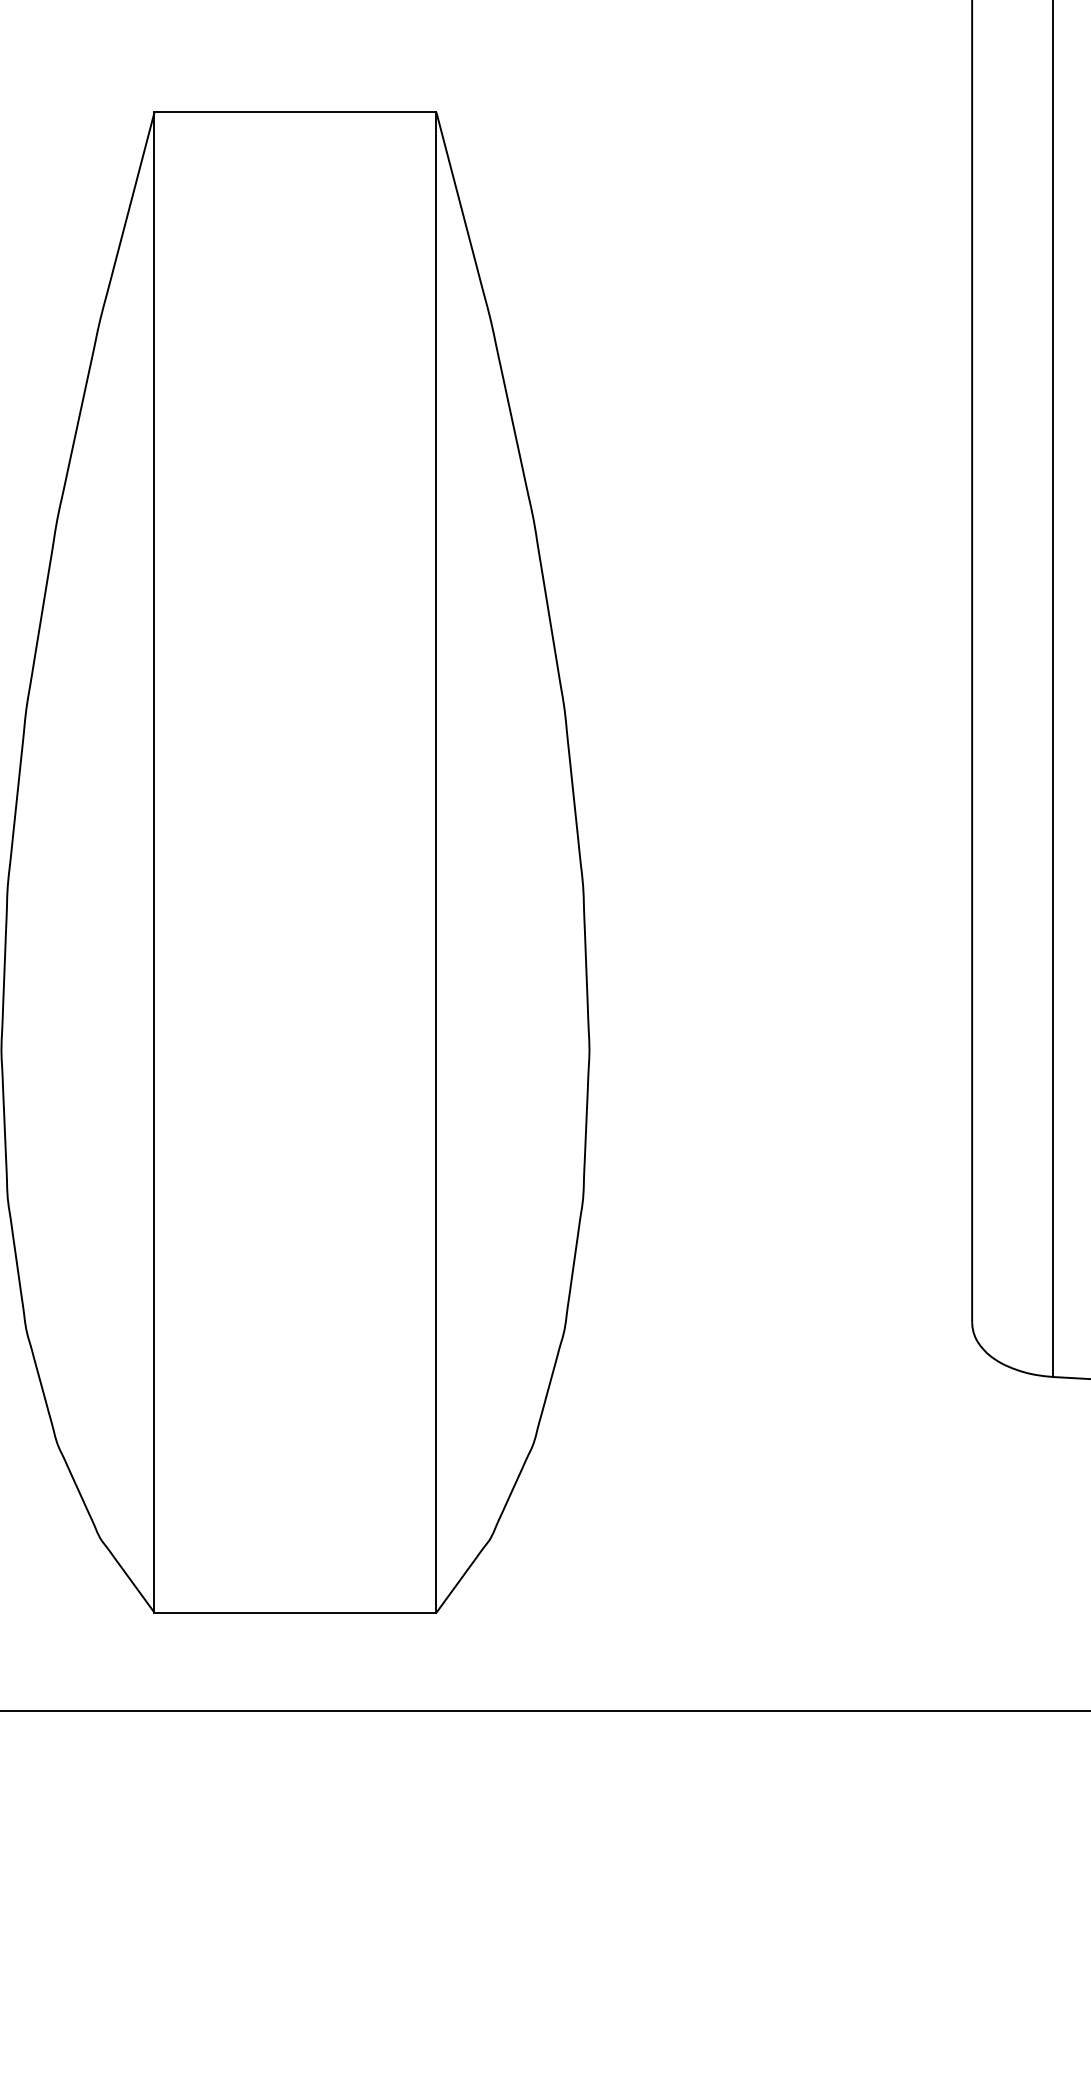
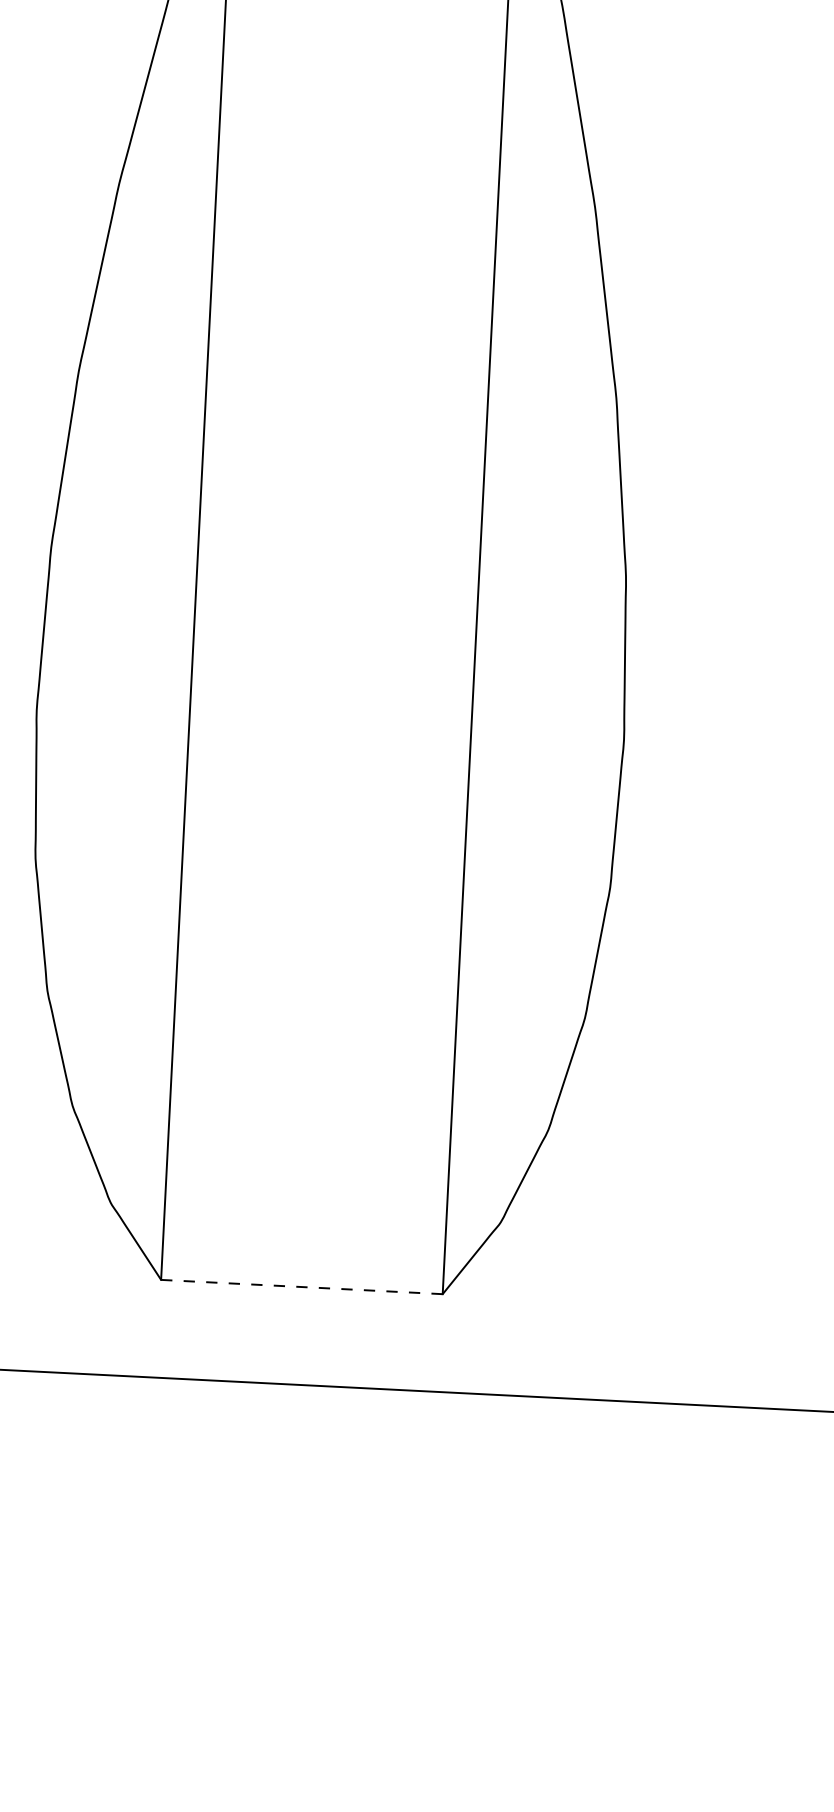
line: (295, 1612) -> (301, 1286), solid -> dashed

